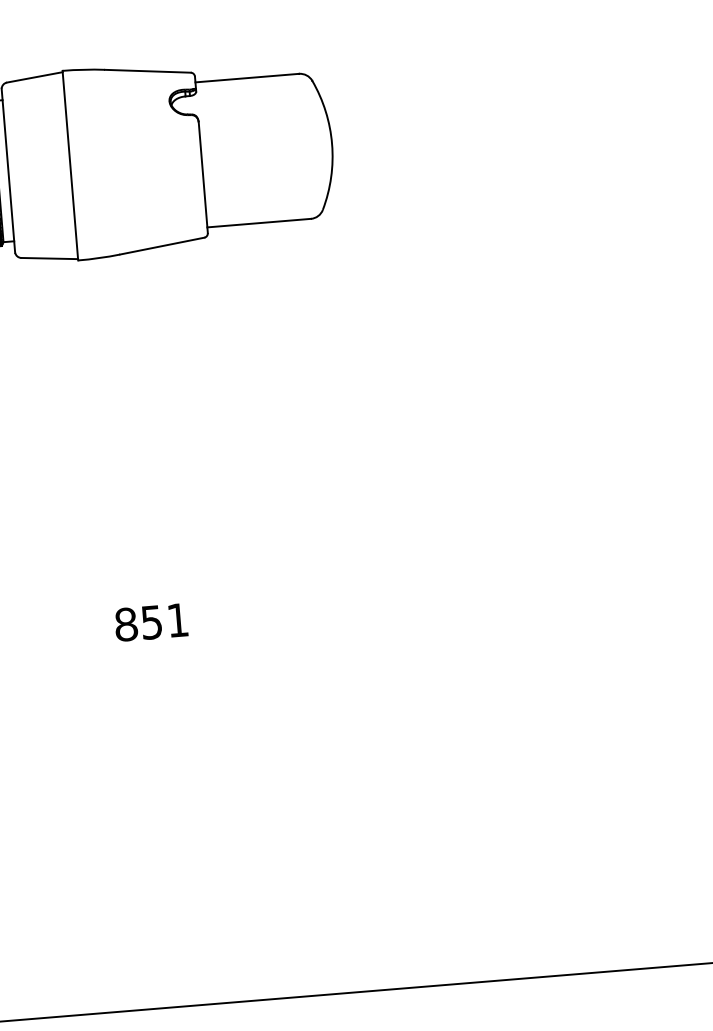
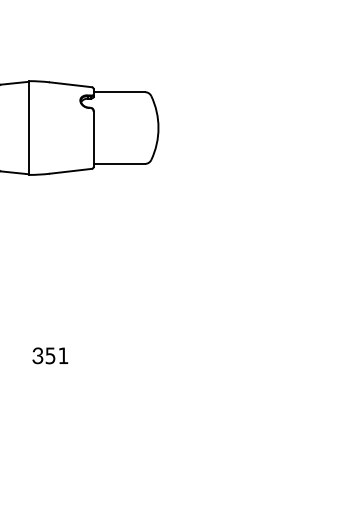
text: (125, 623) -> (37, 355), 8 -> 3

